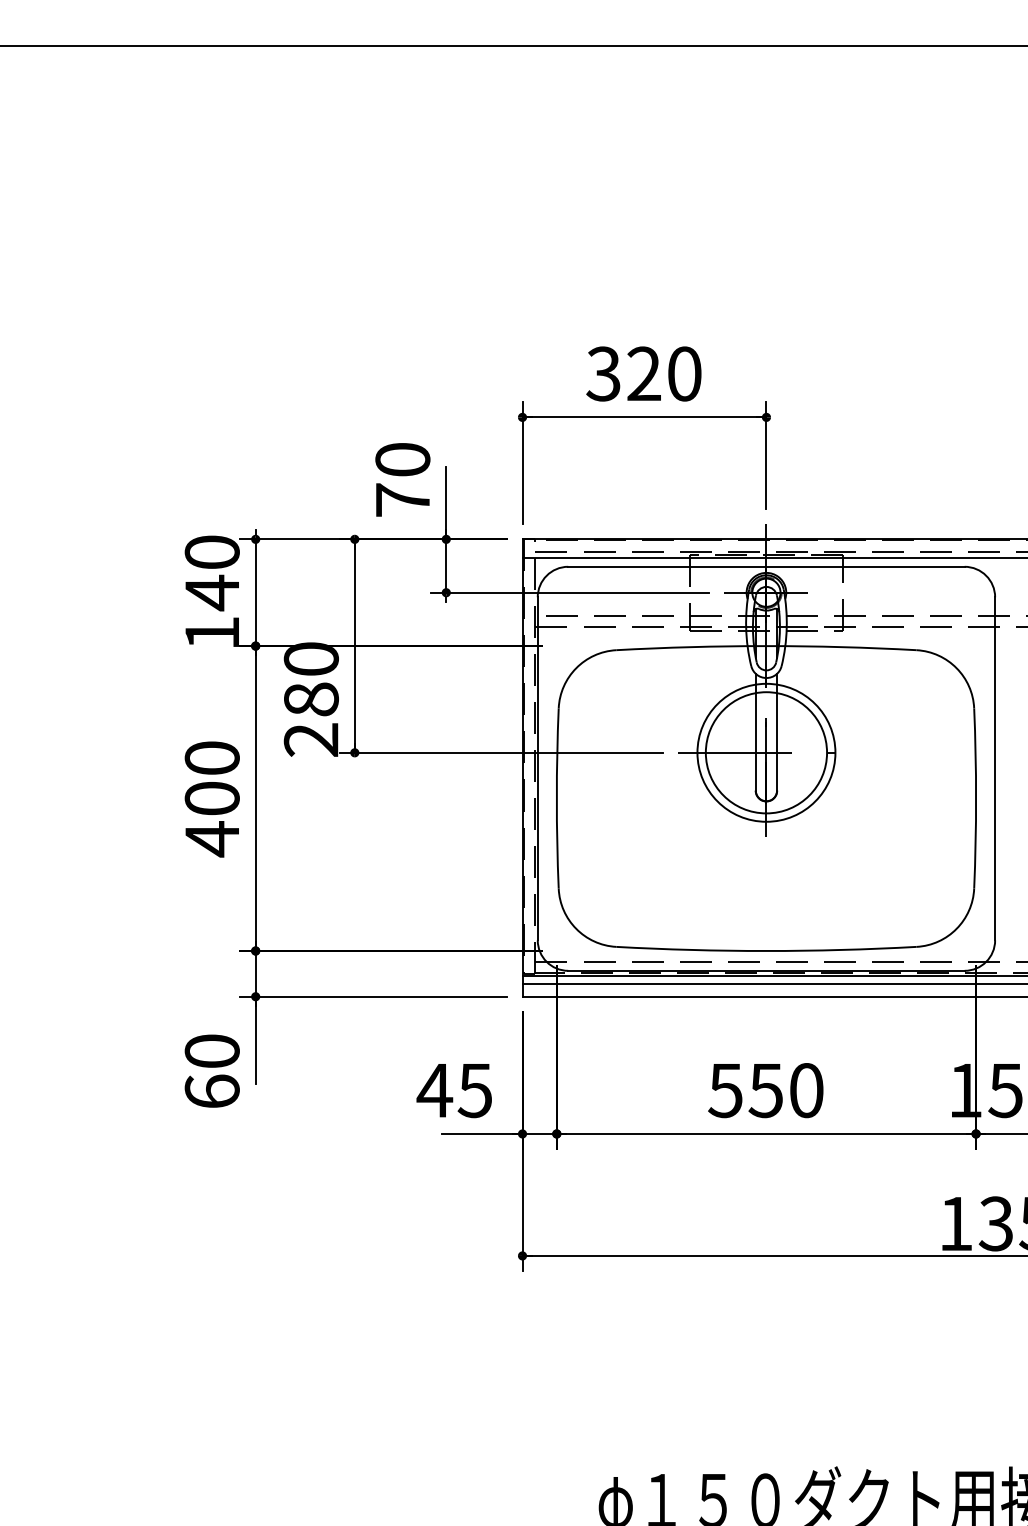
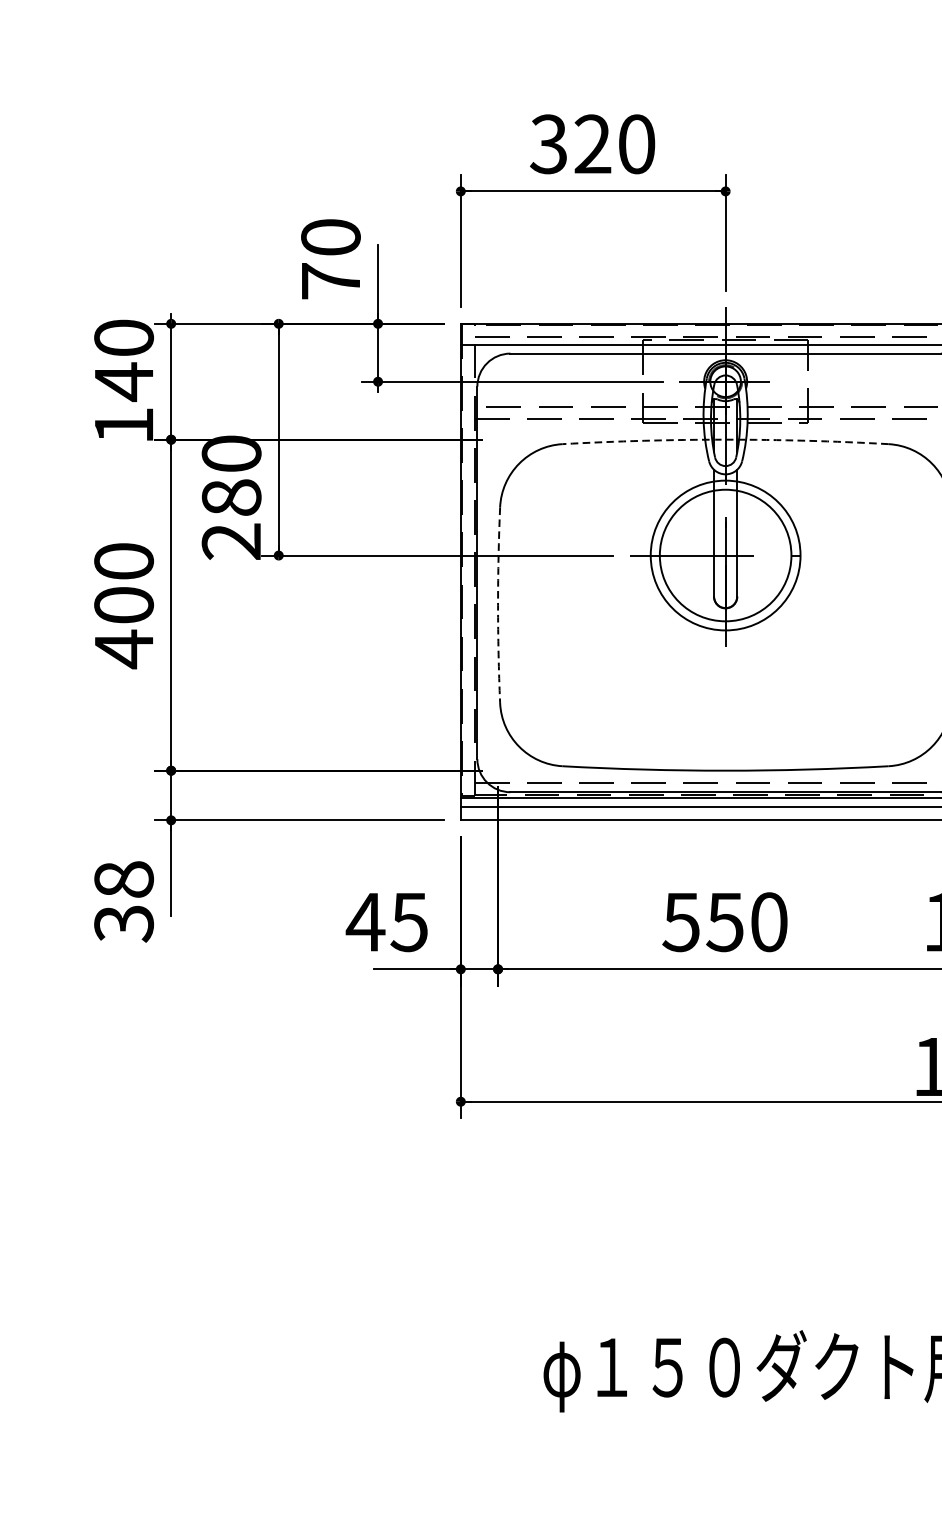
arc: (766, 646) -> (725, 440), solid -> dashed
arc: (556, 798) -> (497, 605), solid -> dashed
text: (211, 1071) -> (123, 901), 60 -> 38

